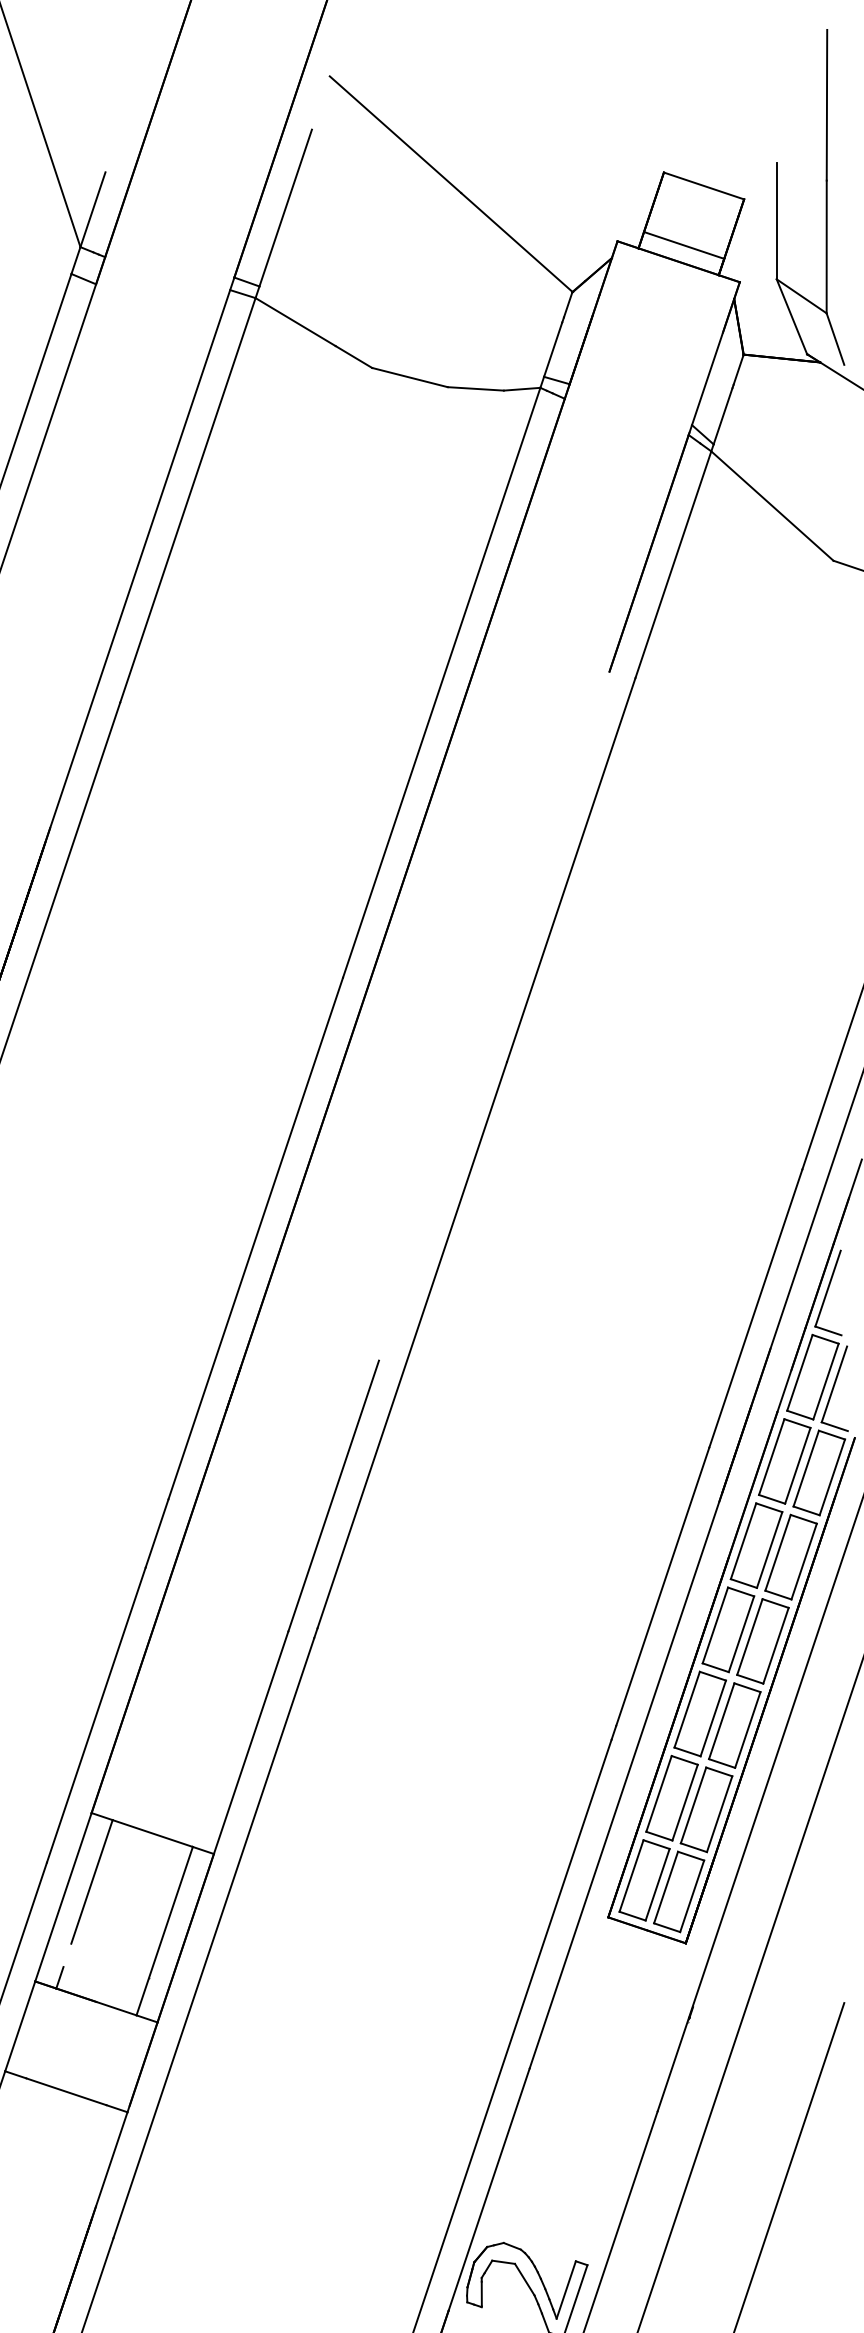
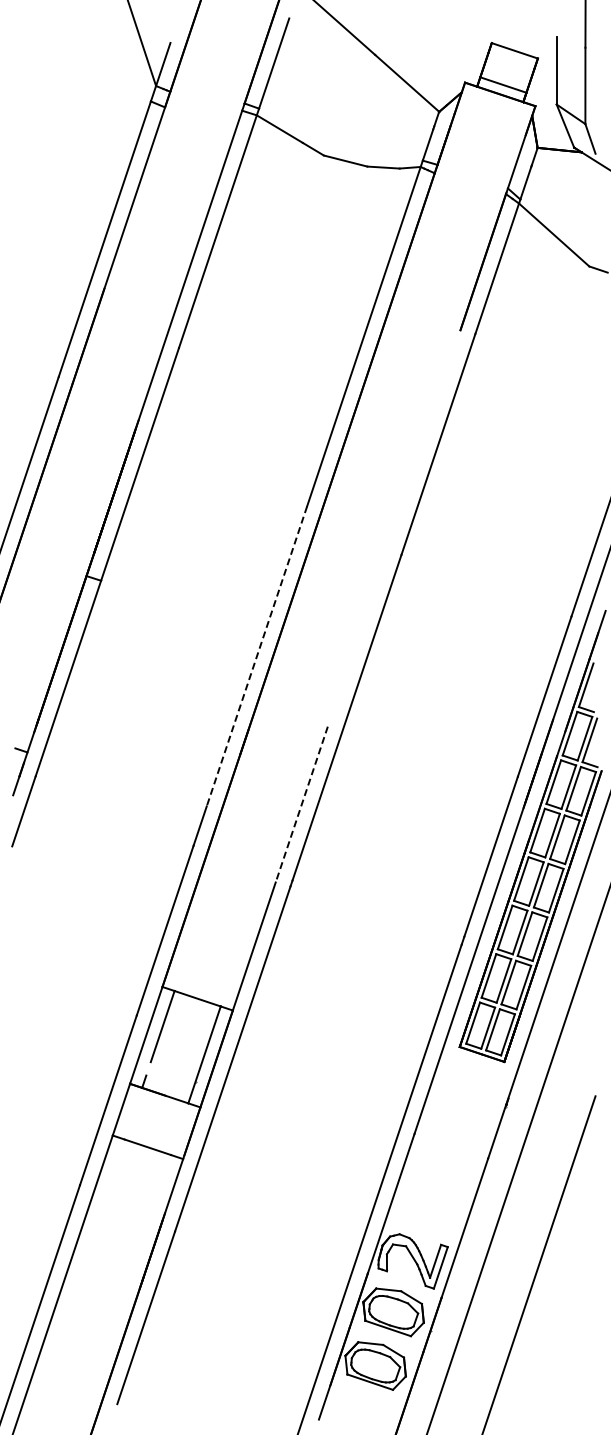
line: (254, 1238) -> (256, 656), solid -> dashed
line: (333, 1497) -> (301, 805), solid -> dashed

